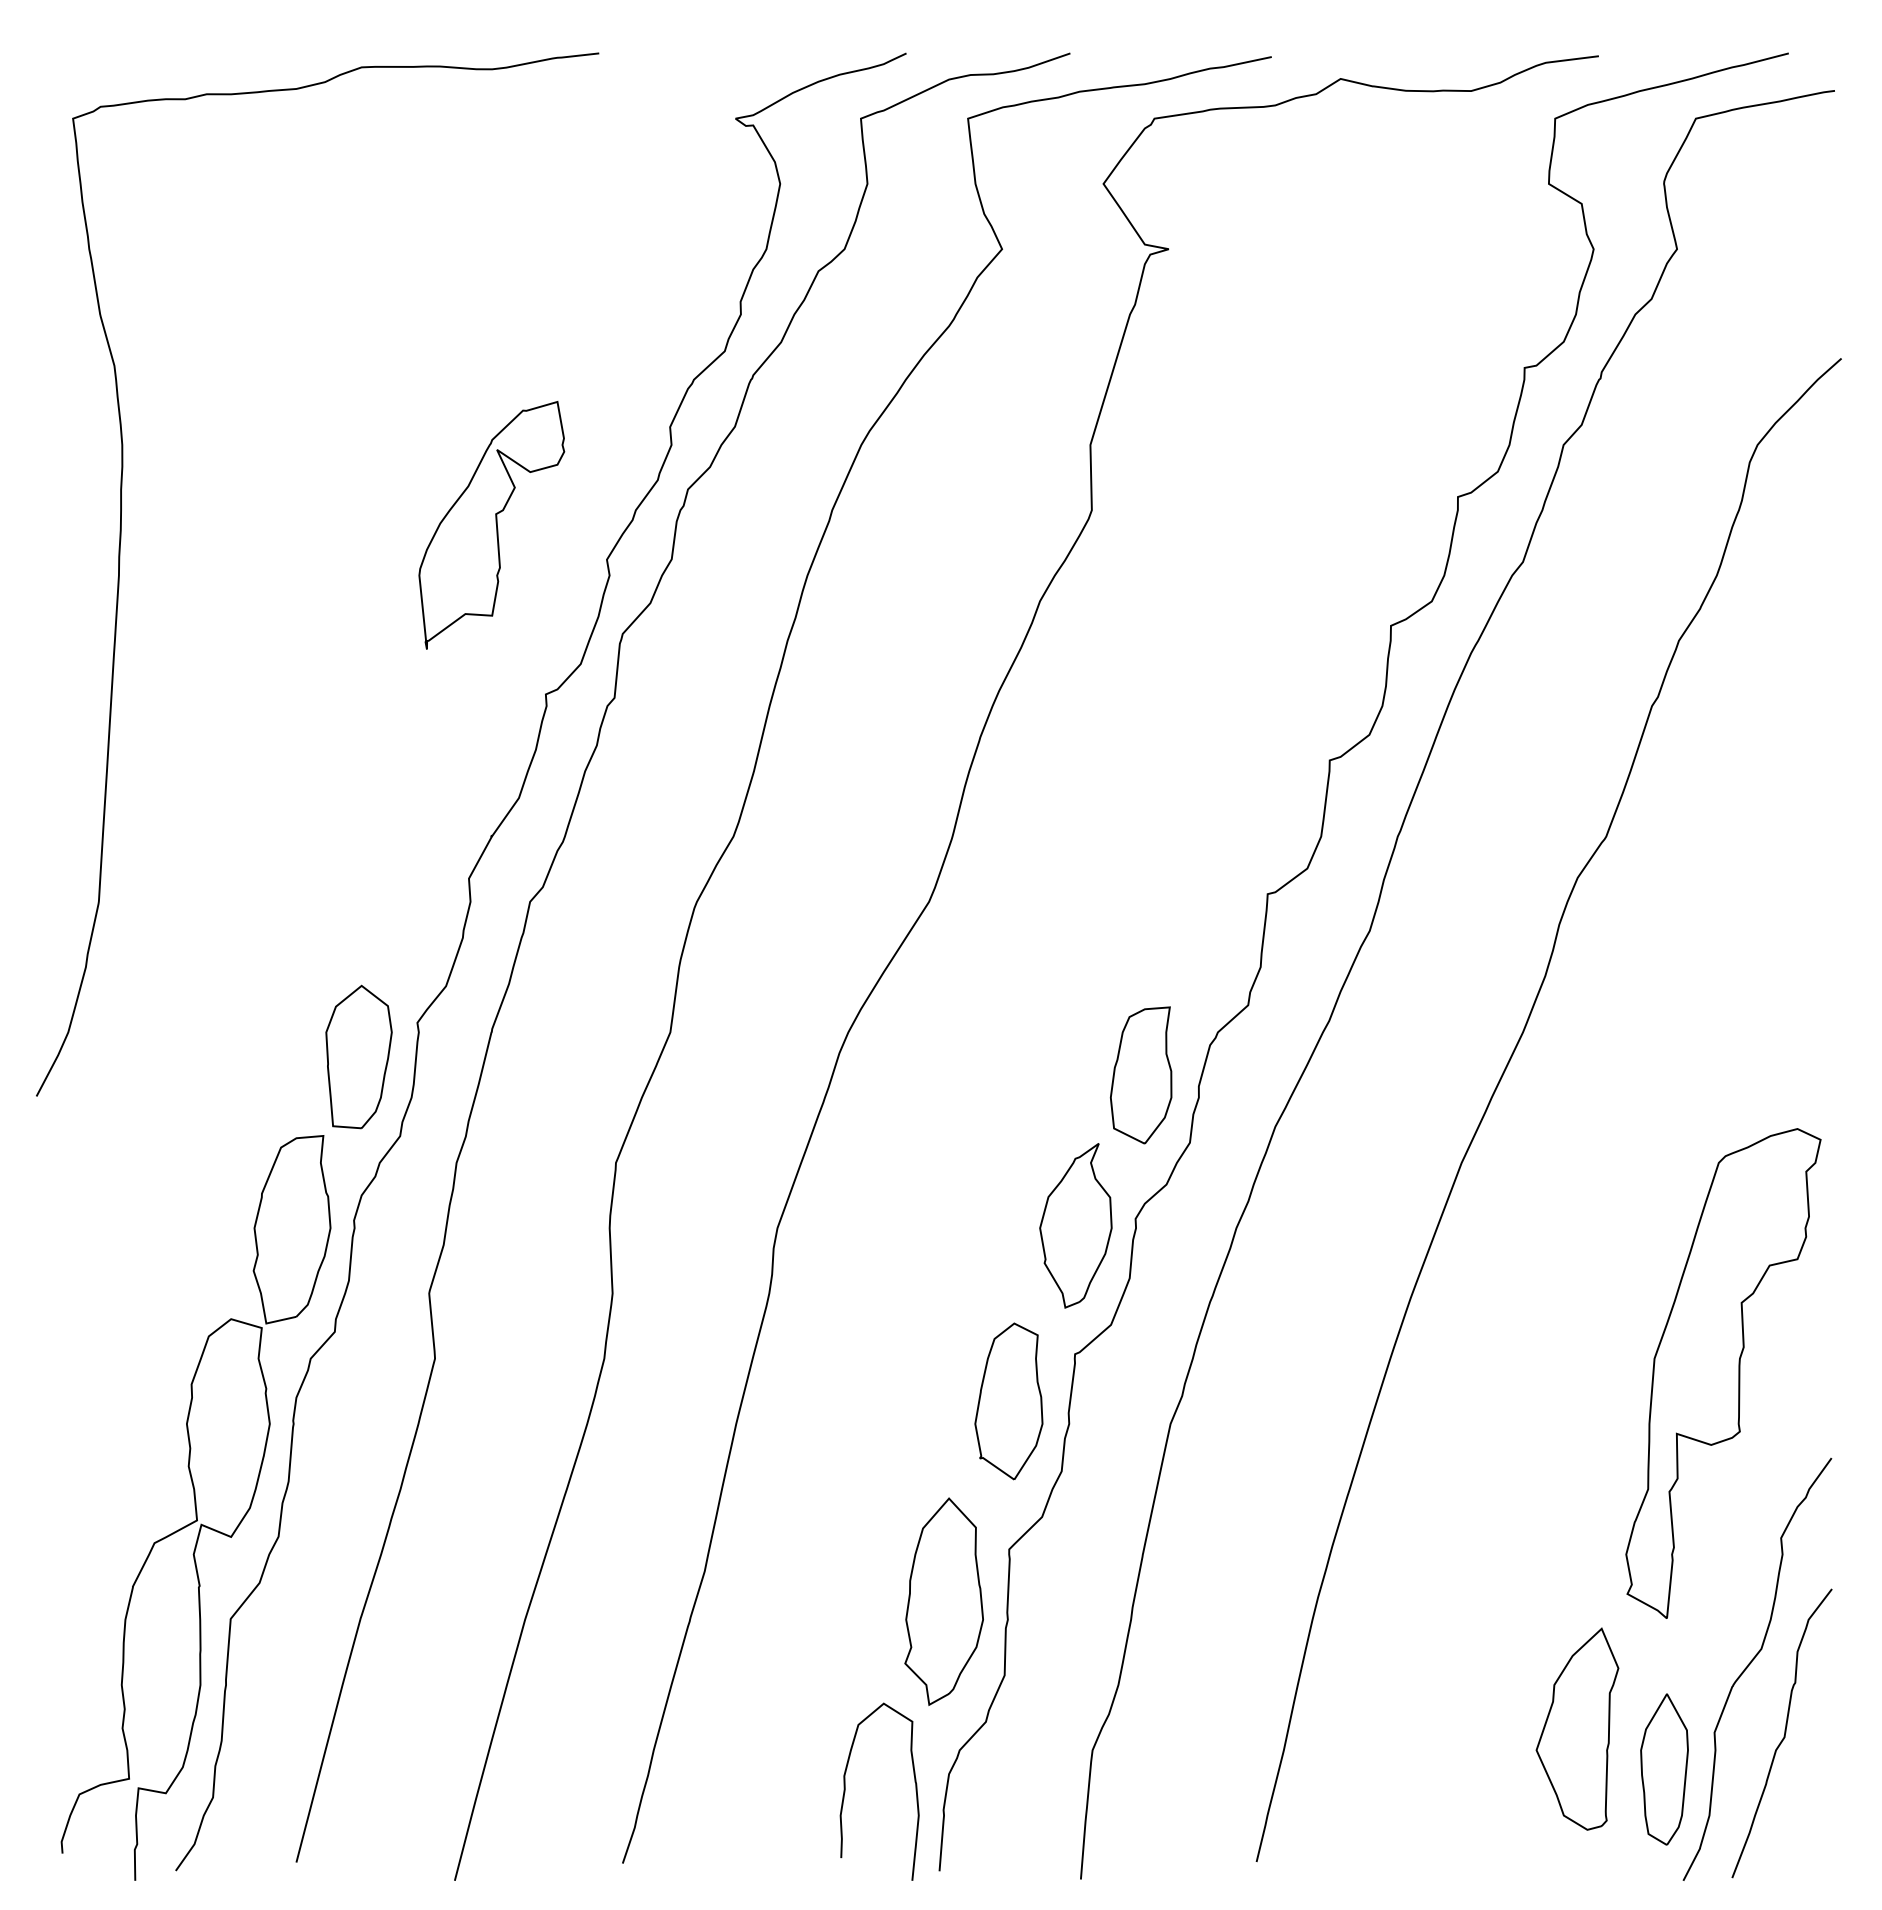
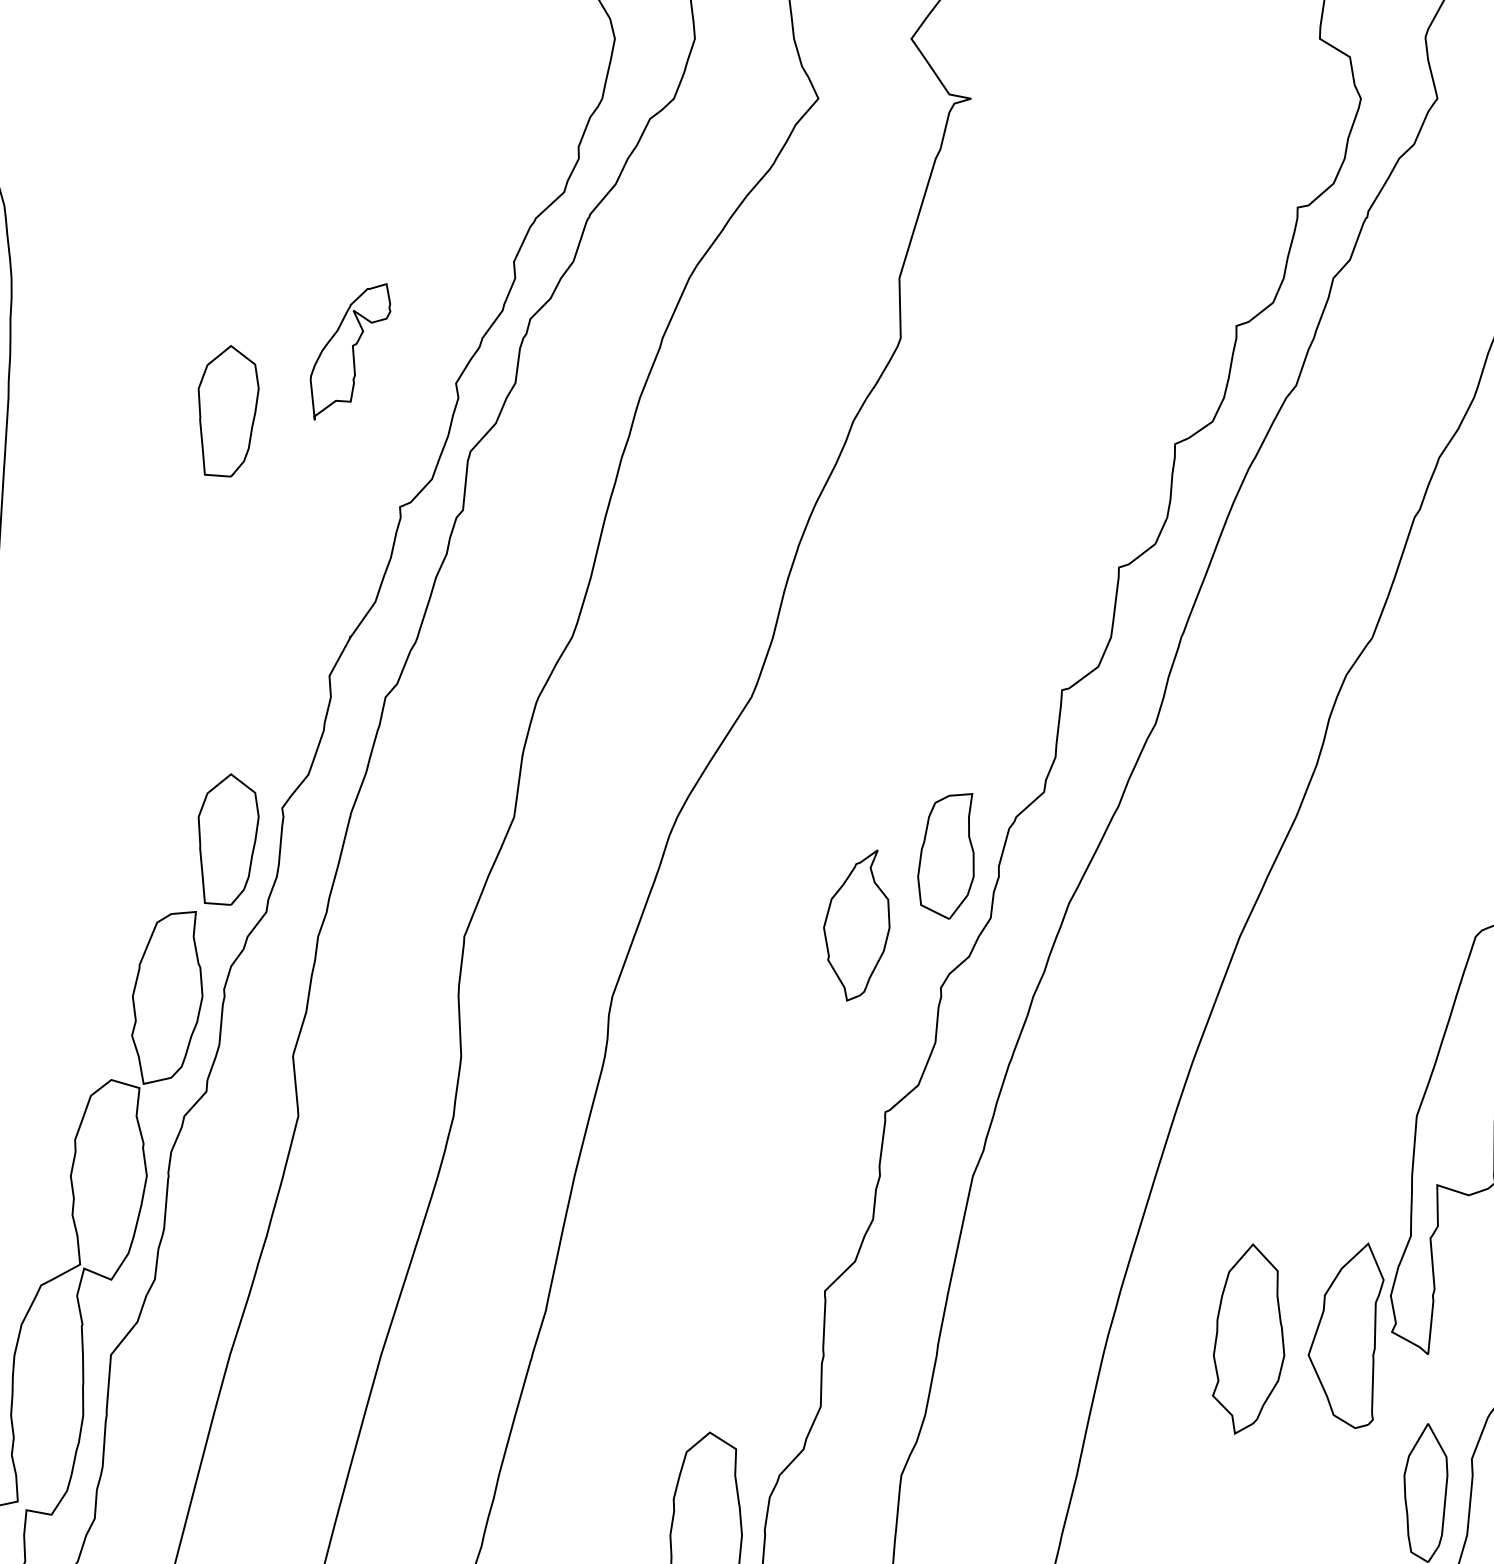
part: (491, 525) -> (350, 352), size x0.6
part: (358, 589) -> (228, 410), added
part: (1075, 1225) -> (856, 925), moved
part: (1008, 1401) -> (824, 1155), removed
part: (943, 1601) -> (1248, 1338), moved
part: (1577, 1728) -> (1346, 1335), moved

